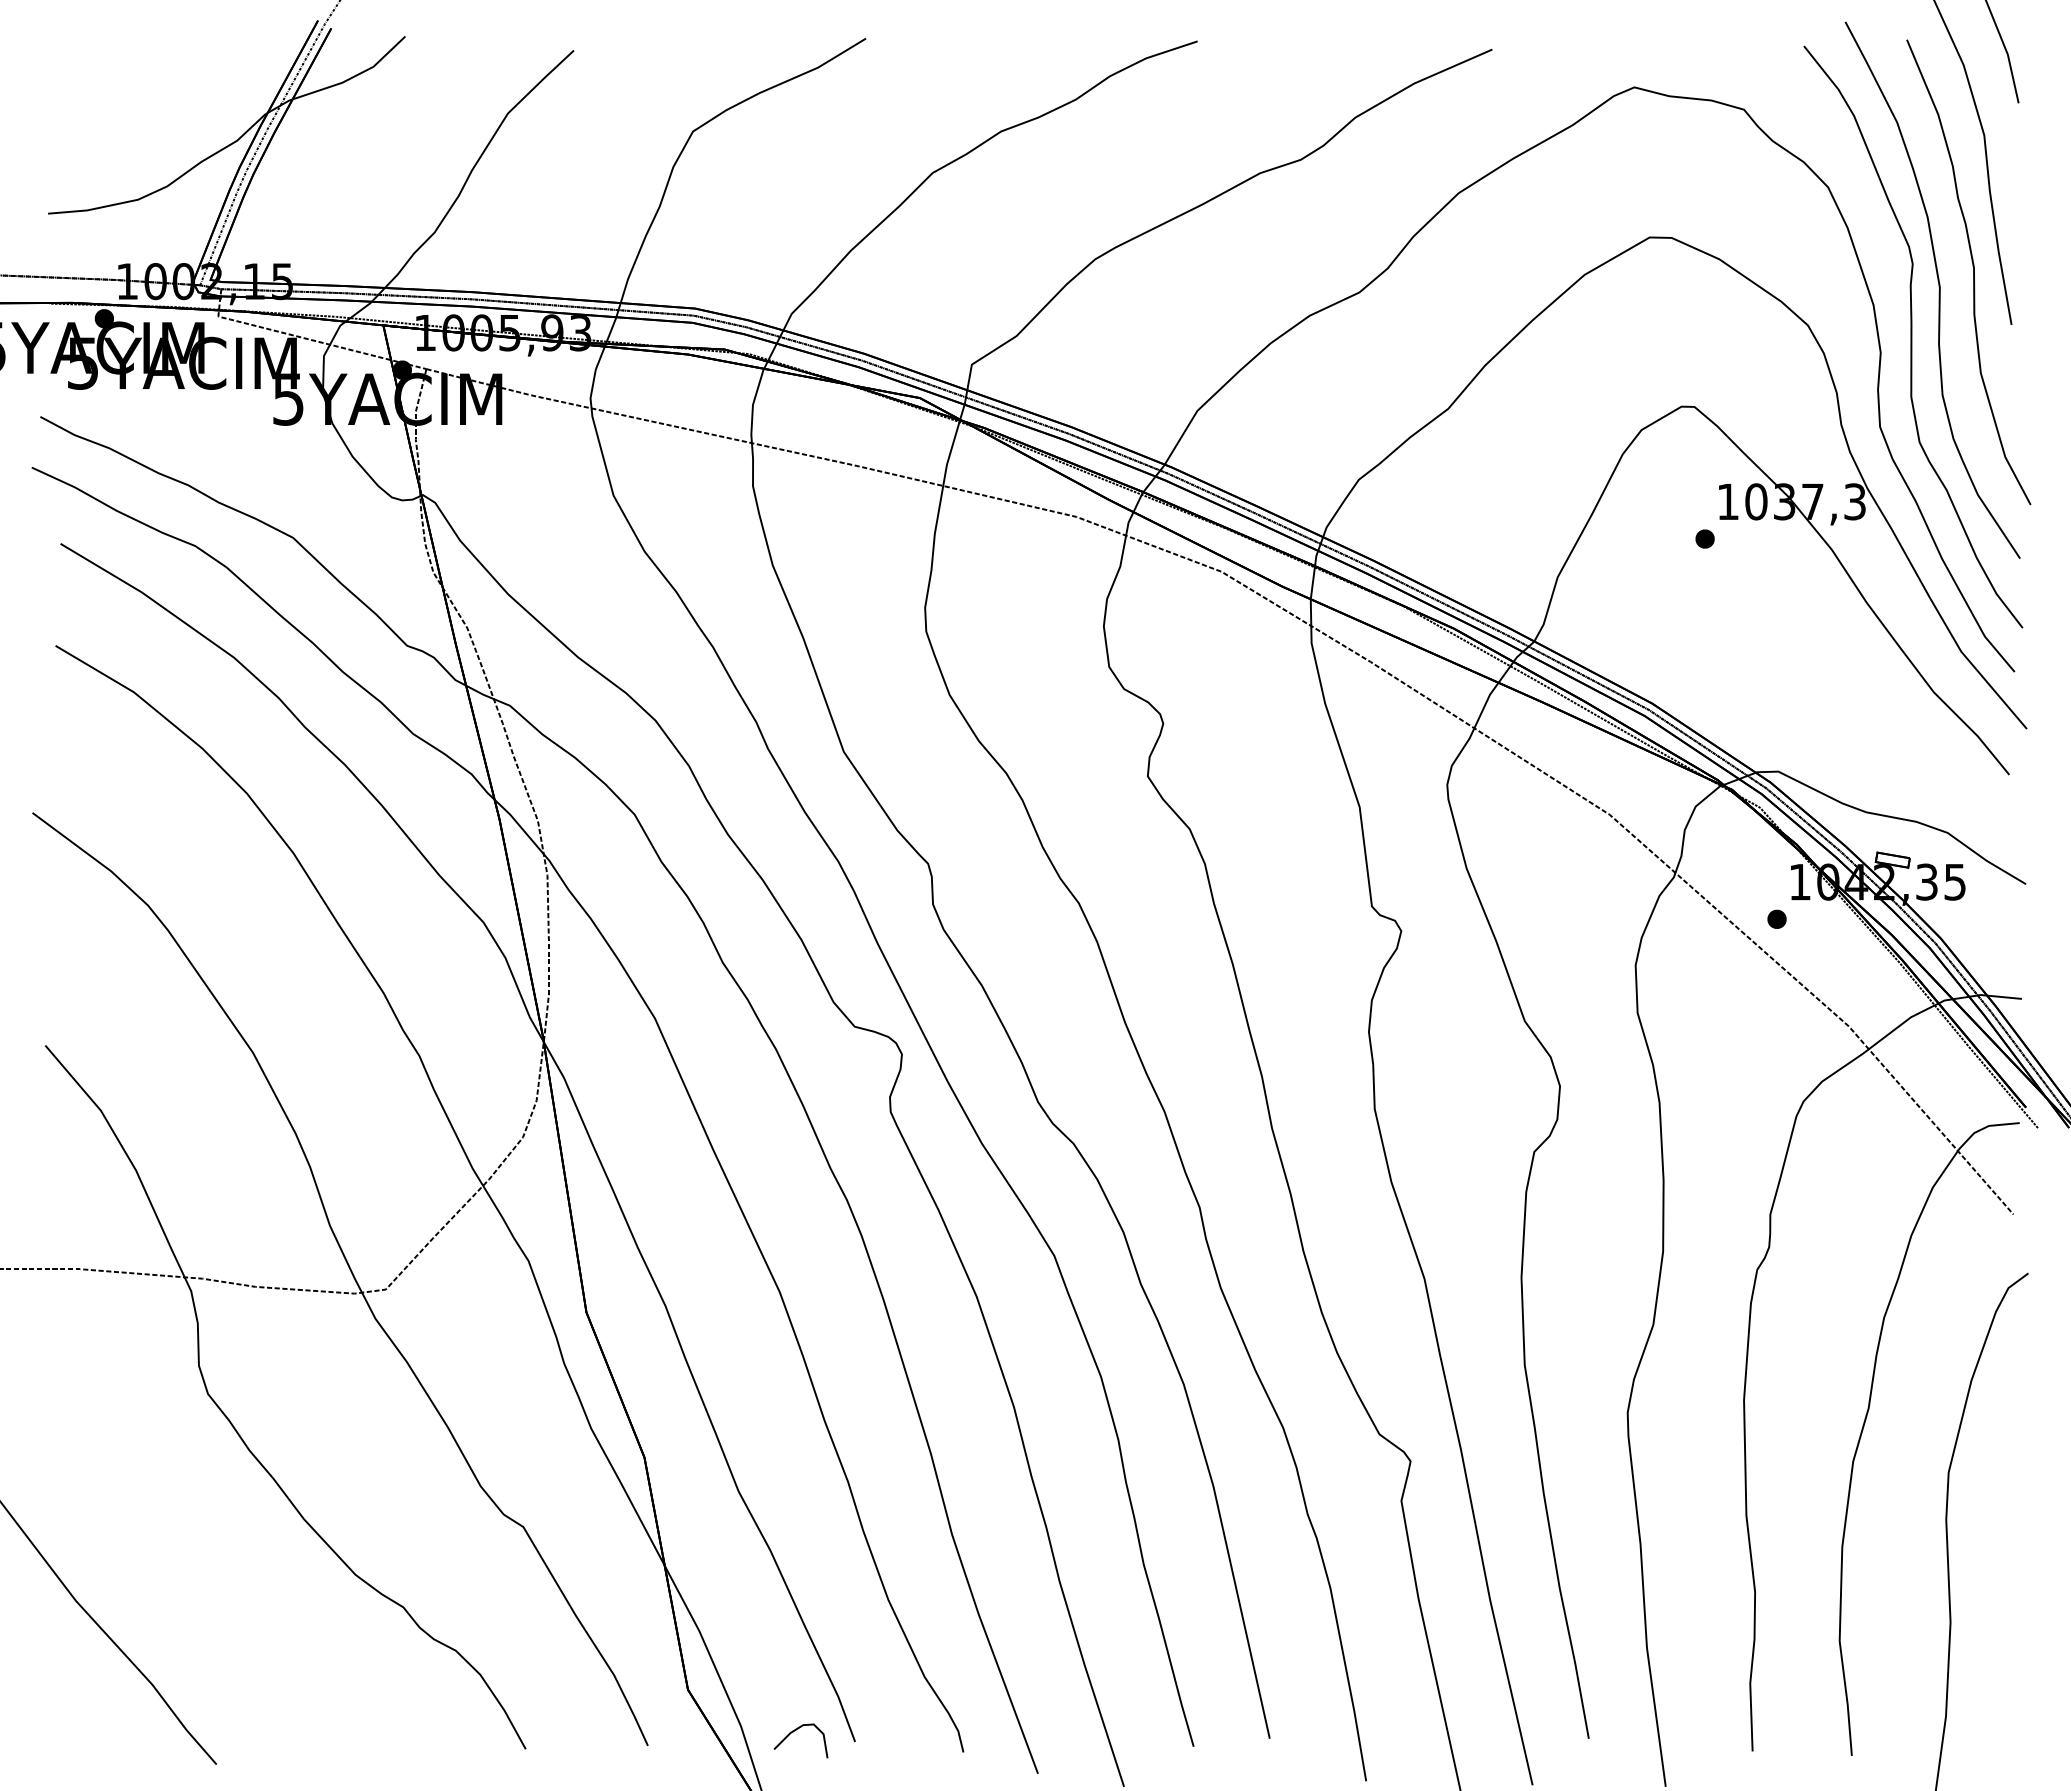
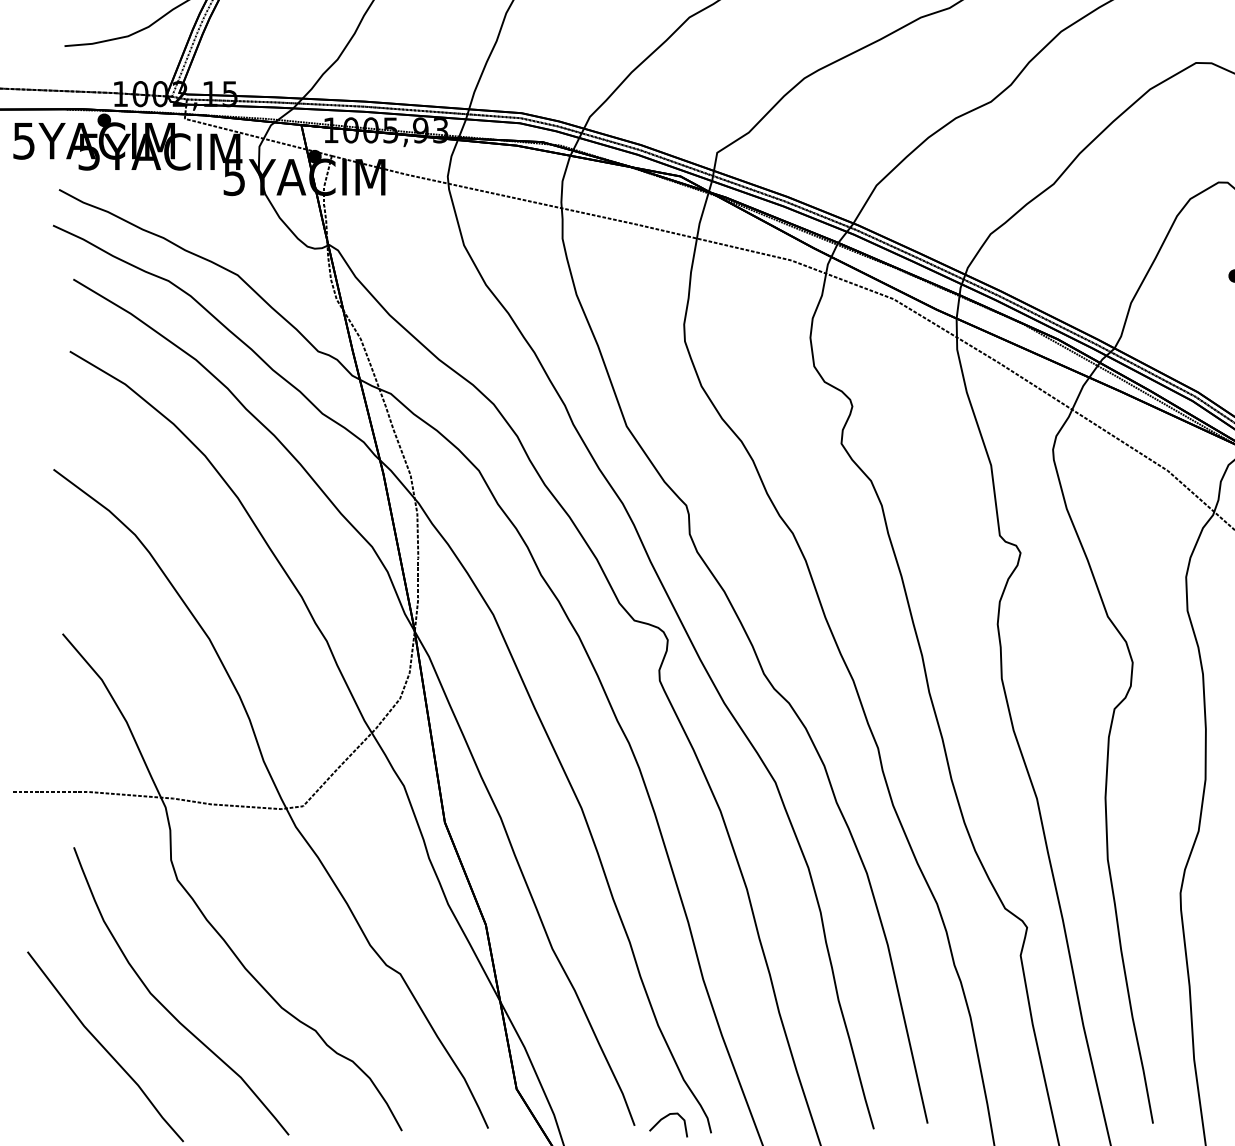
curve: (190, 1573) -> (165, 1006), added
curve: (795, 1731) -> (664, 1118), moved

